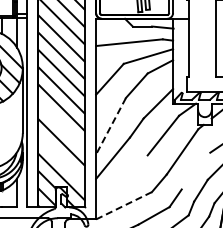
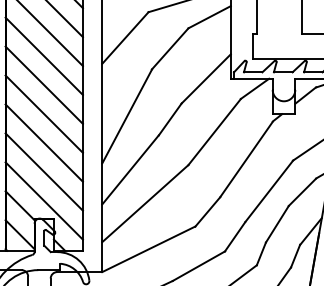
line: (61, 124) -> (44, 113), added
line: (111, 126) -> (127, 116), dashed -> solid
line: (61, 159) -> (44, 172), added
line: (195, 170) -> (268, 190), added
line: (121, 178) -> (144, 203), added
line: (123, 205) -> (147, 248), dashed -> solid

